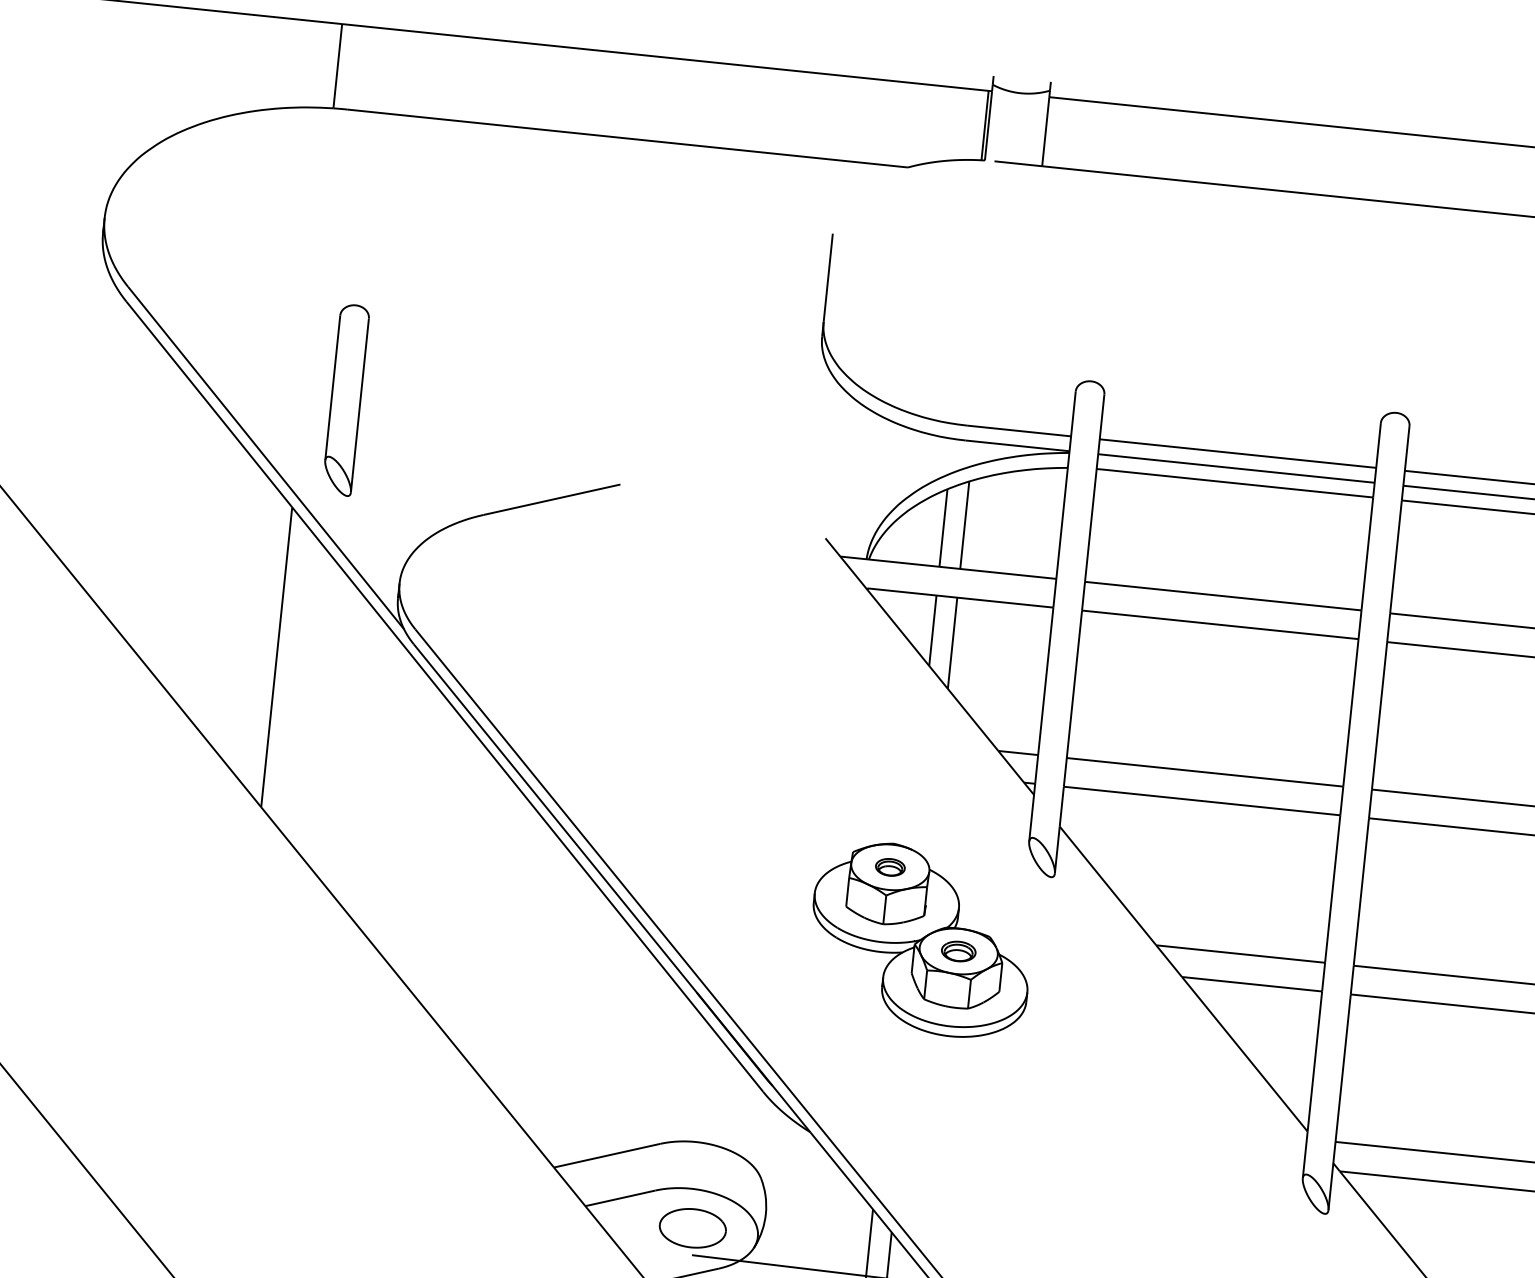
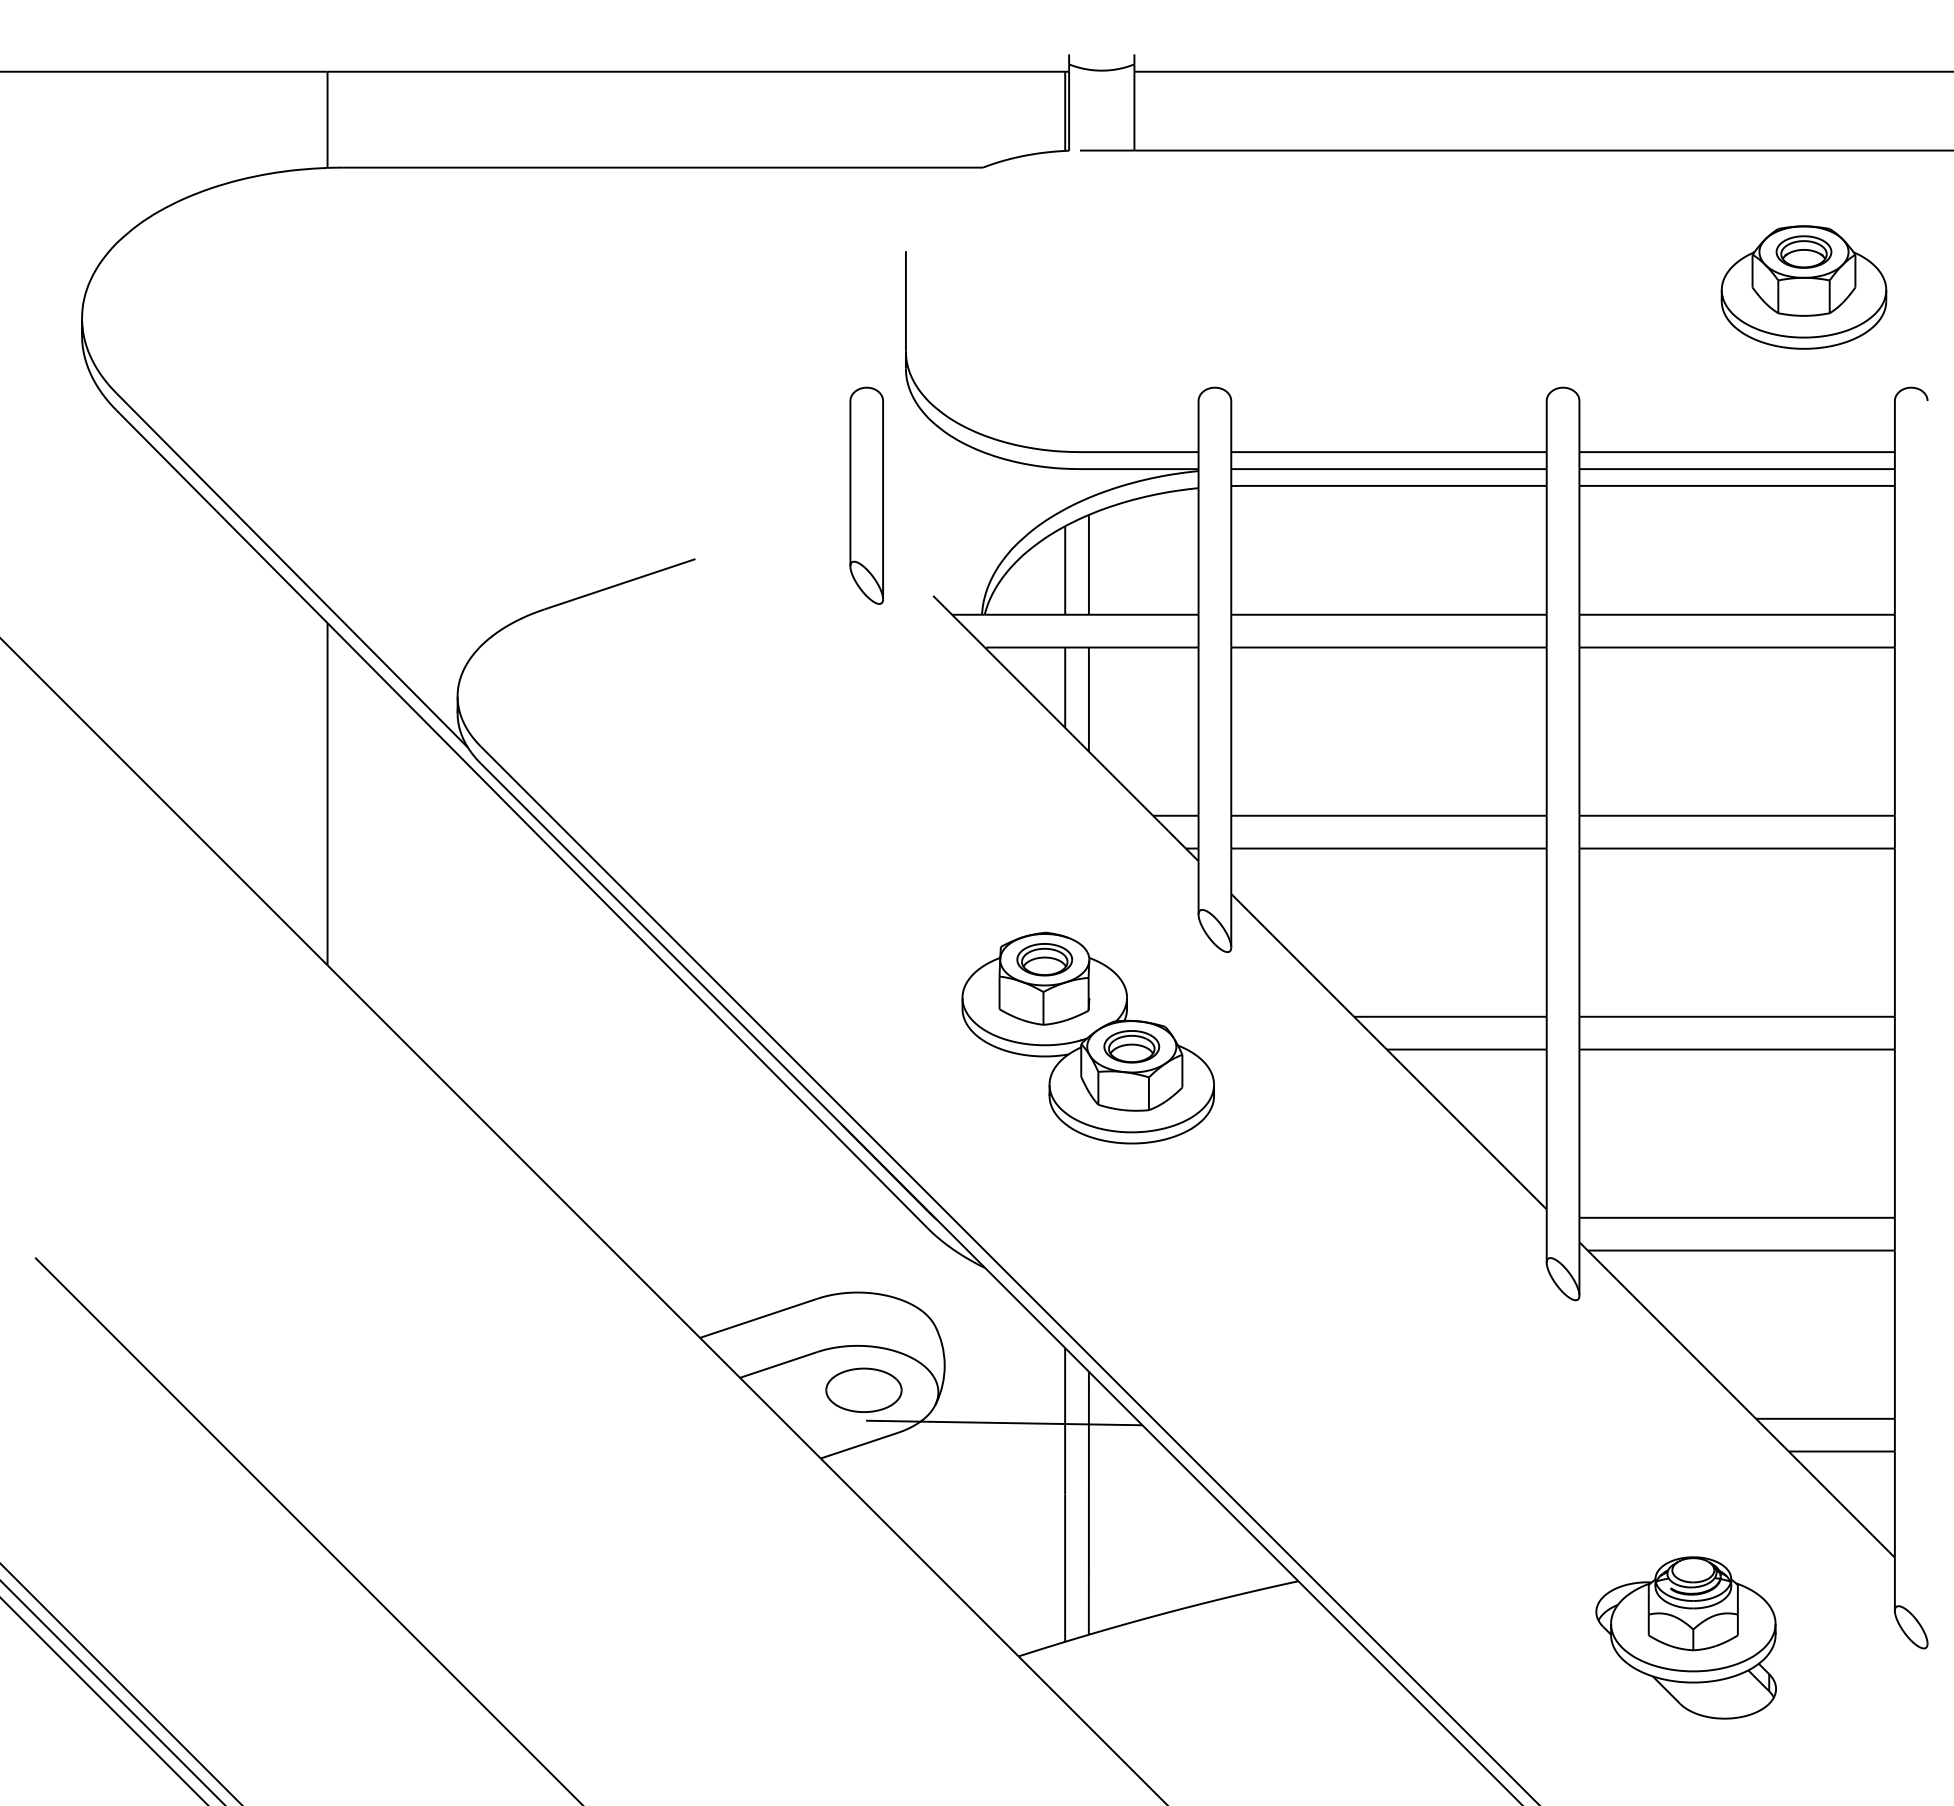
part: (345, 399) -> (866, 495), moved
part: (890, 867) -> (1044, 959), size x1.67
part: (958, 951) -> (1131, 1046), size x1.43

